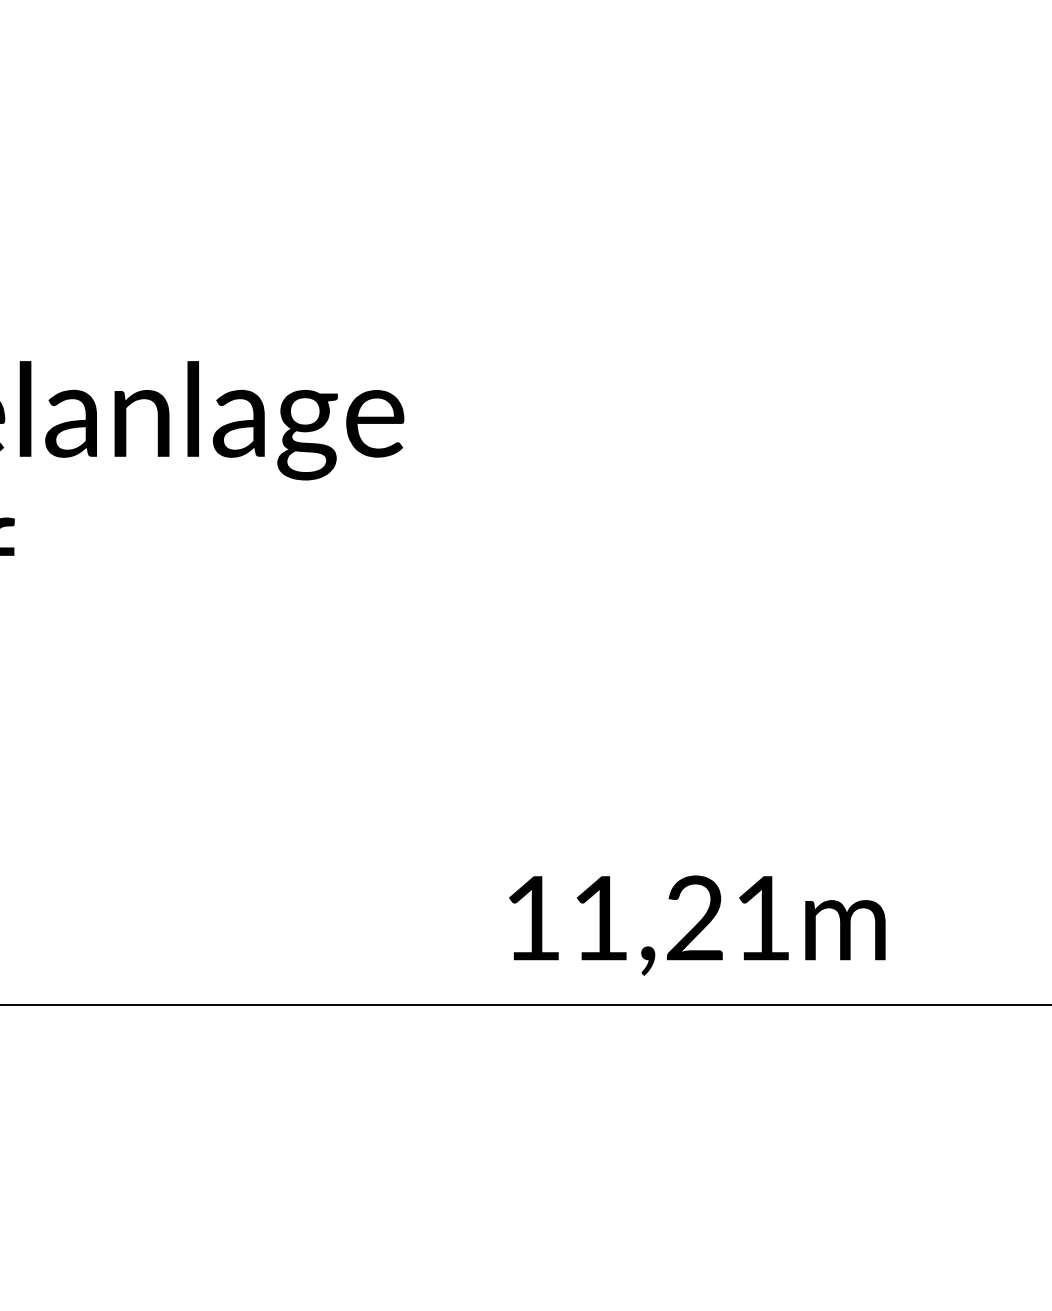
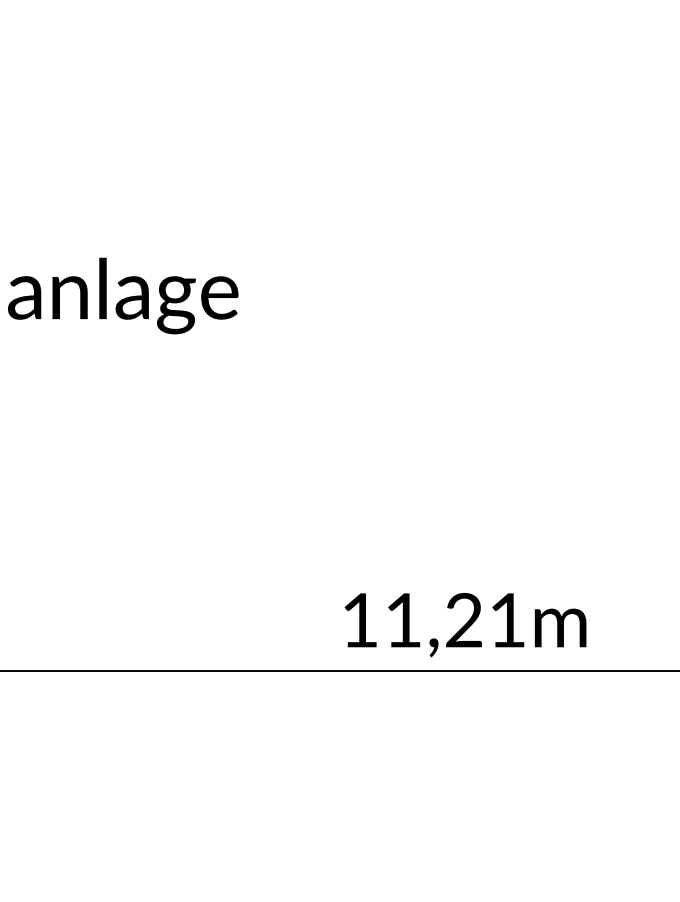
text: (697, 926) -> (465, 625), moved

